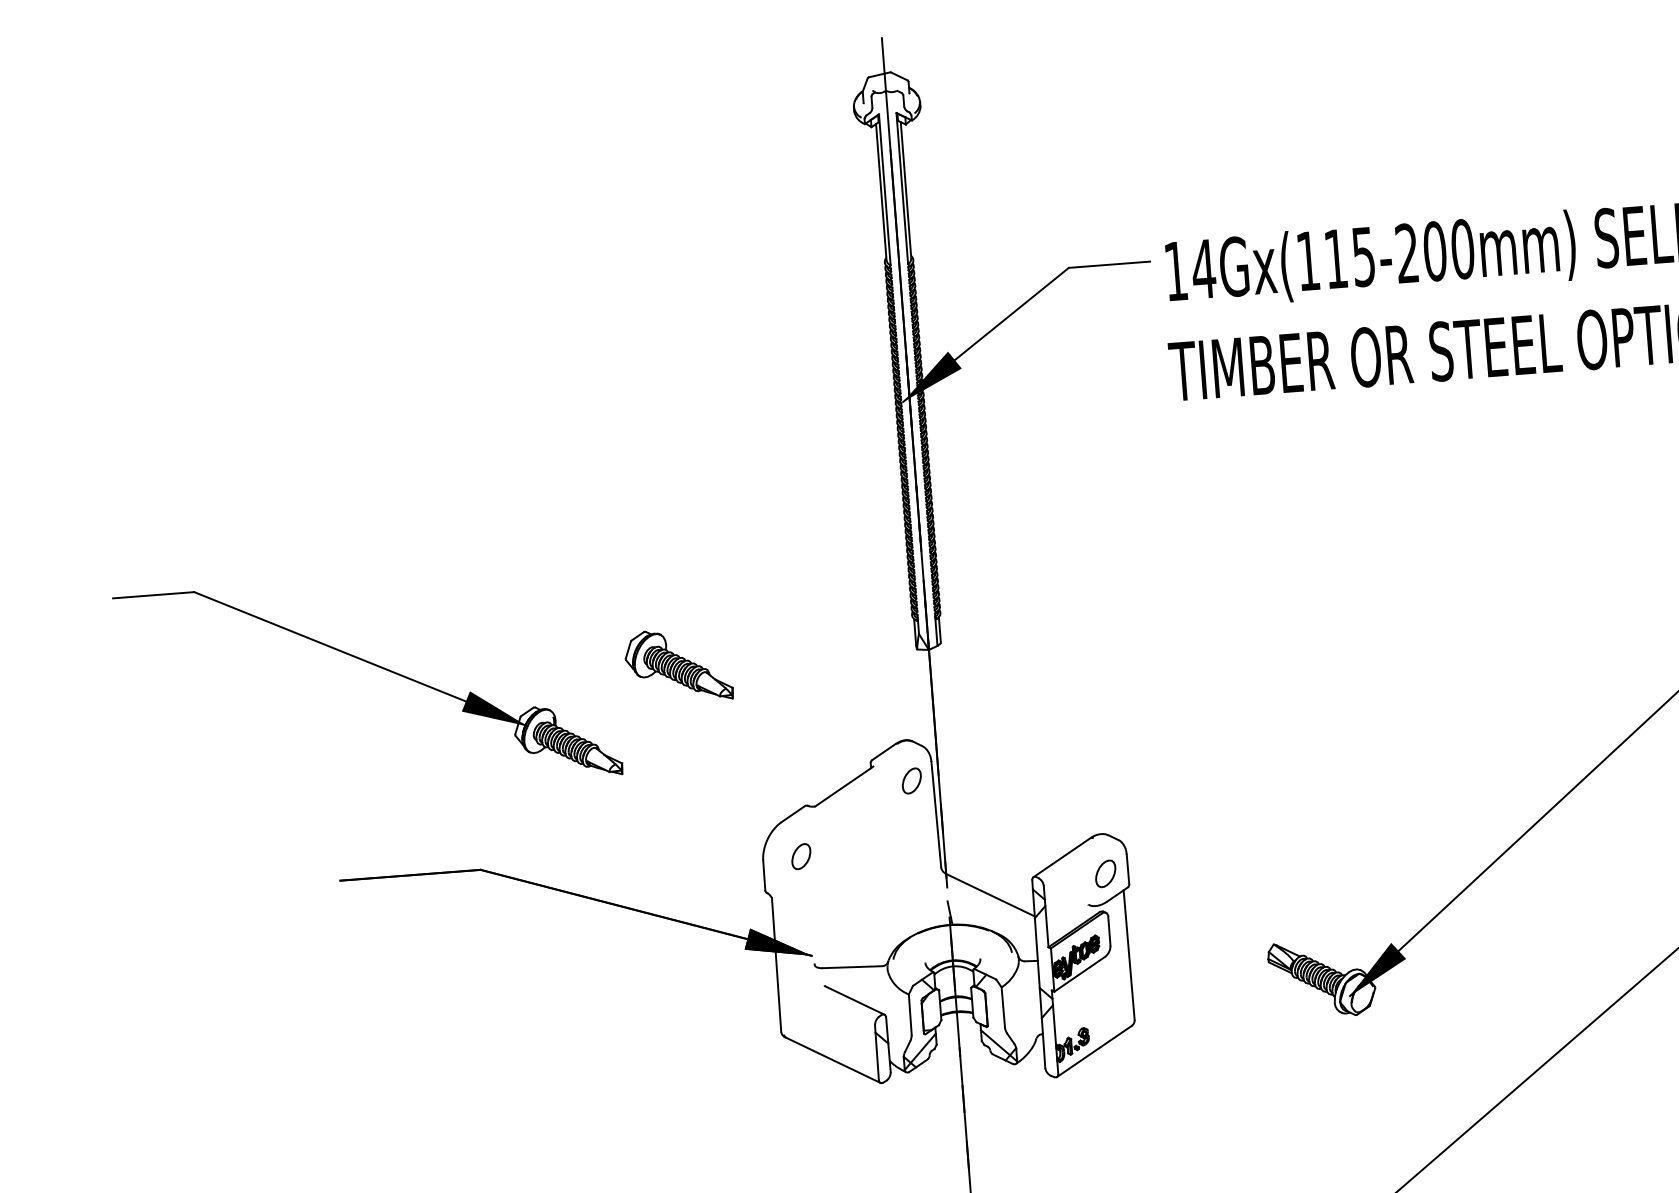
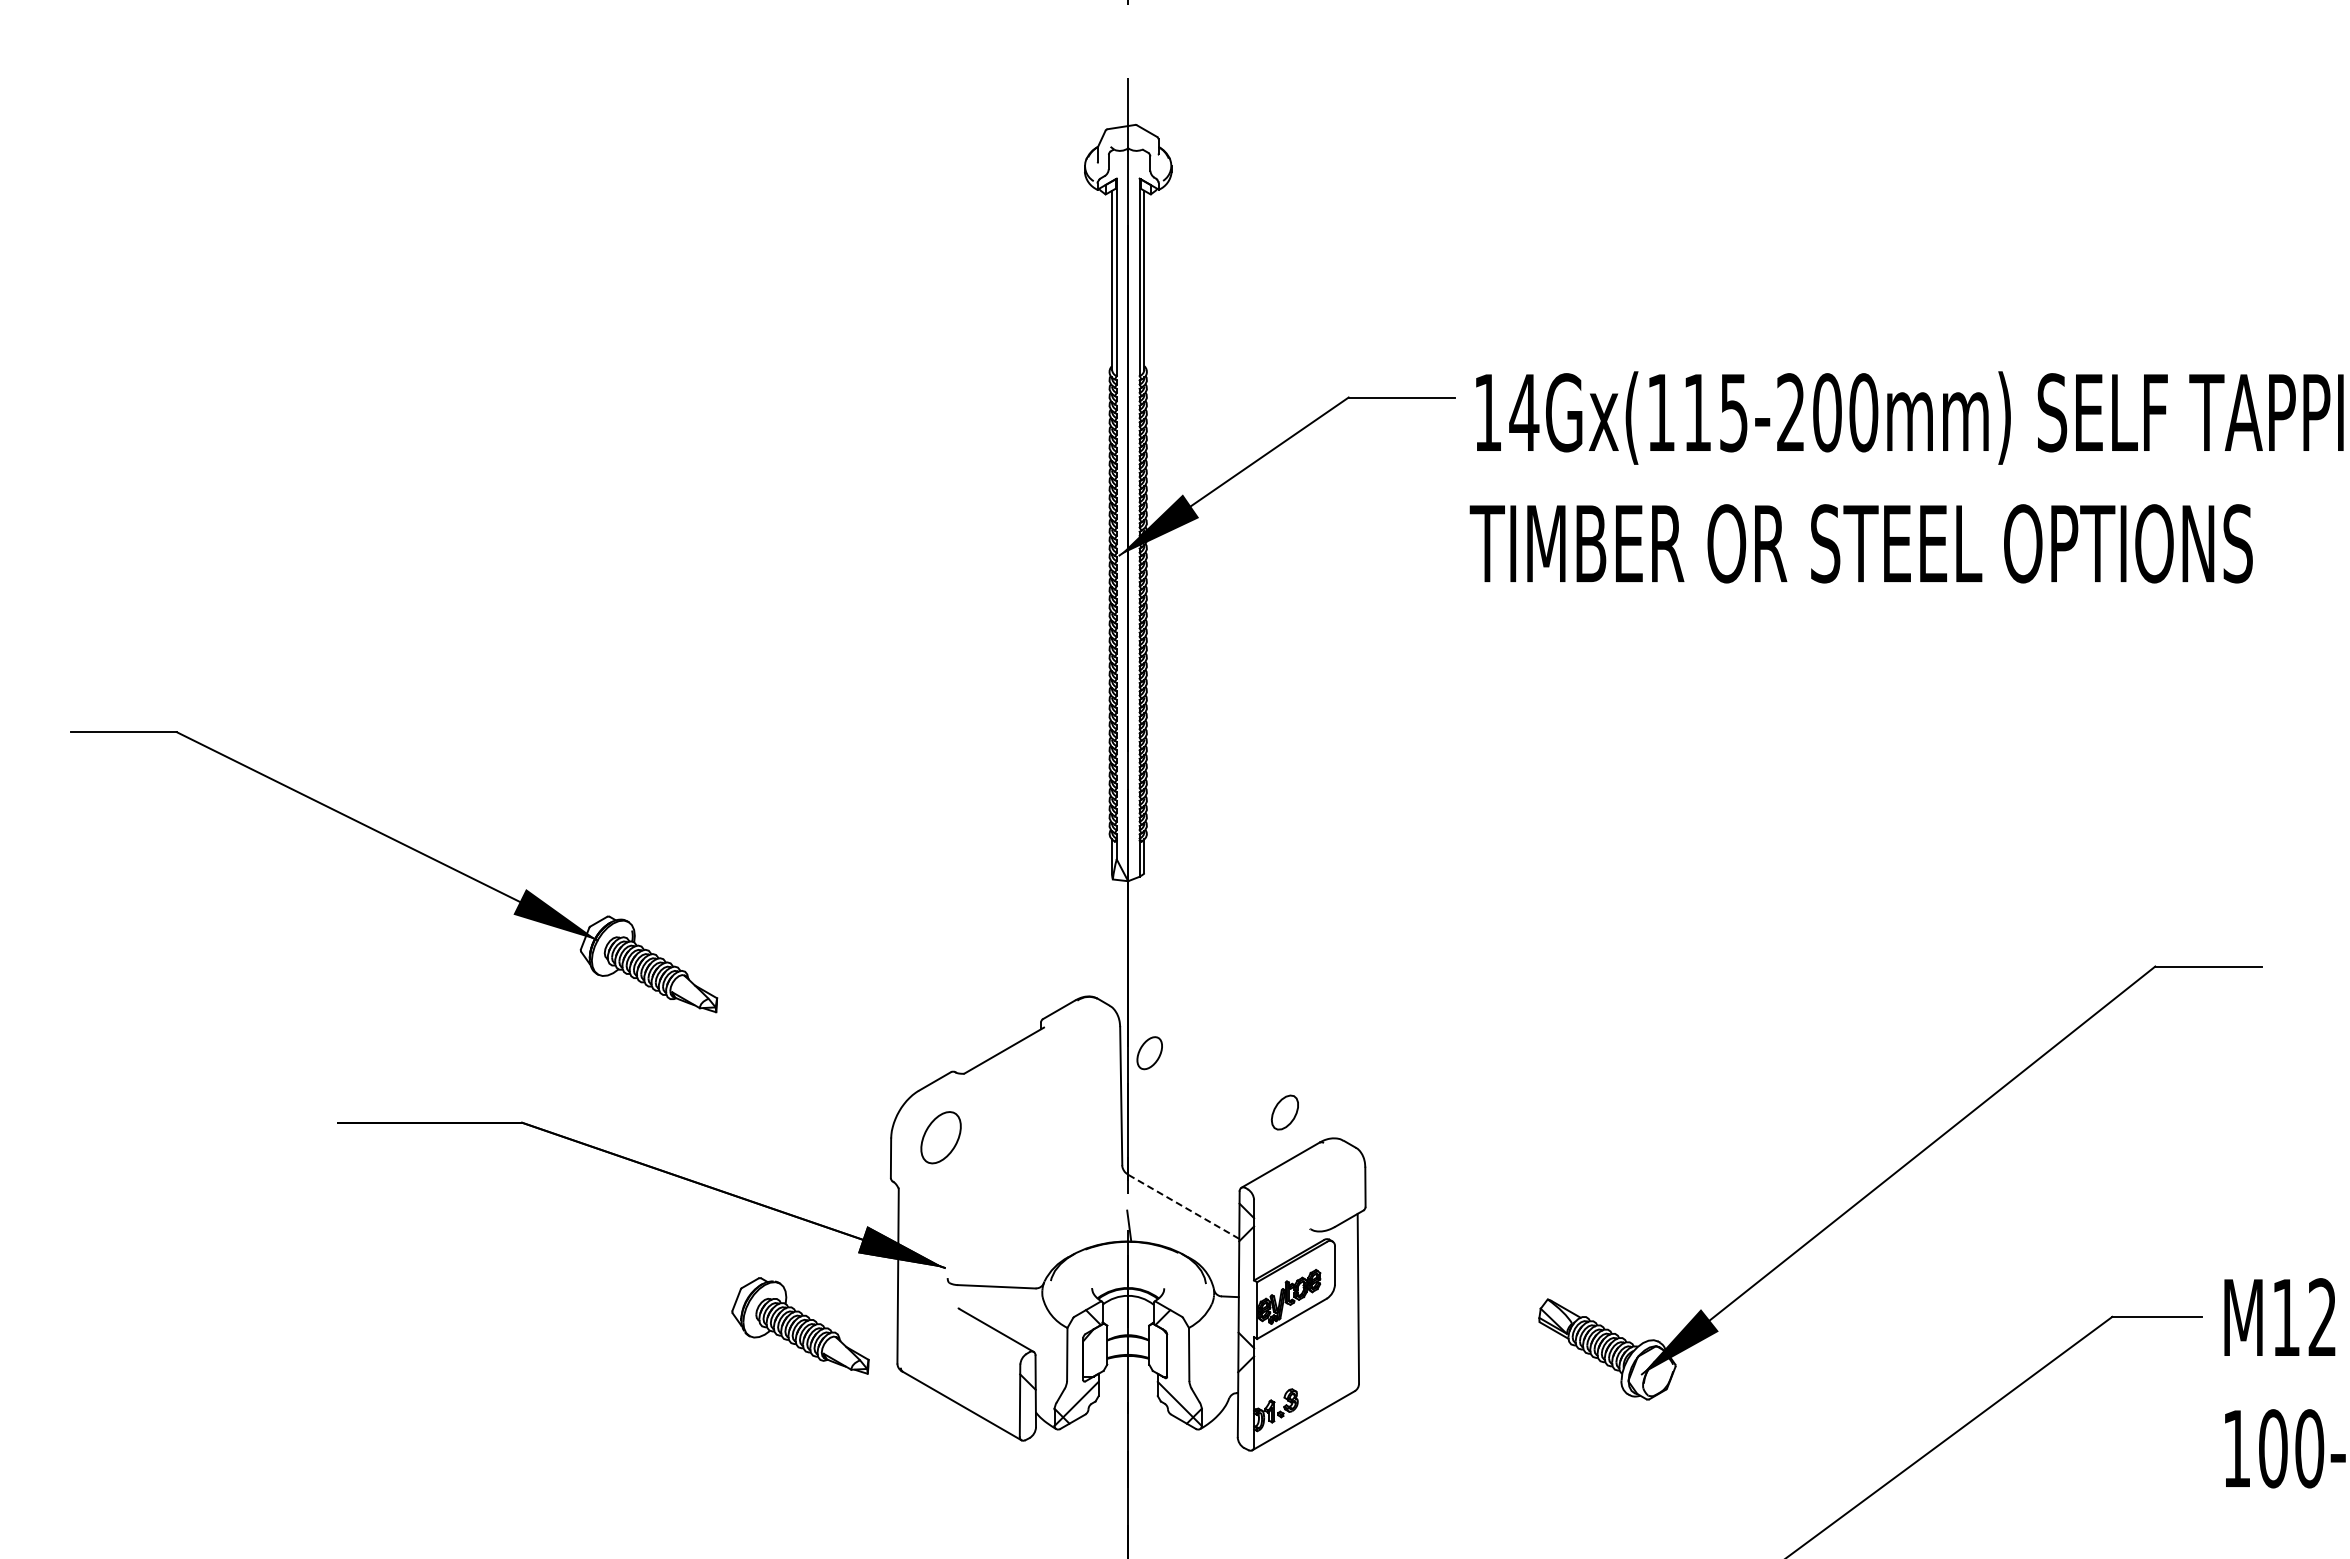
part: (678, 665) -> (800, 1325), moved
part: (911, 781) -> (1149, 1053), moved
part: (801, 856) -> (941, 1137), size x1.6
part: (1105, 873) -> (1284, 1112), moved
line: (990, 894) -> (1183, 1206), solid -> dashed

